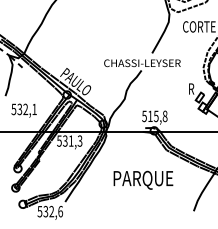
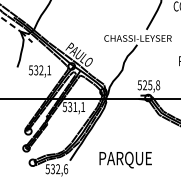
text: (23, 110) -> (39, 71), moved
text: (150, 115) -> (145, 84), 515,8 -> 525,8
text: (79, 140) -> (82, 106), 531,3 -> 531,1
text: (143, 179) -> (125, 159), moved

